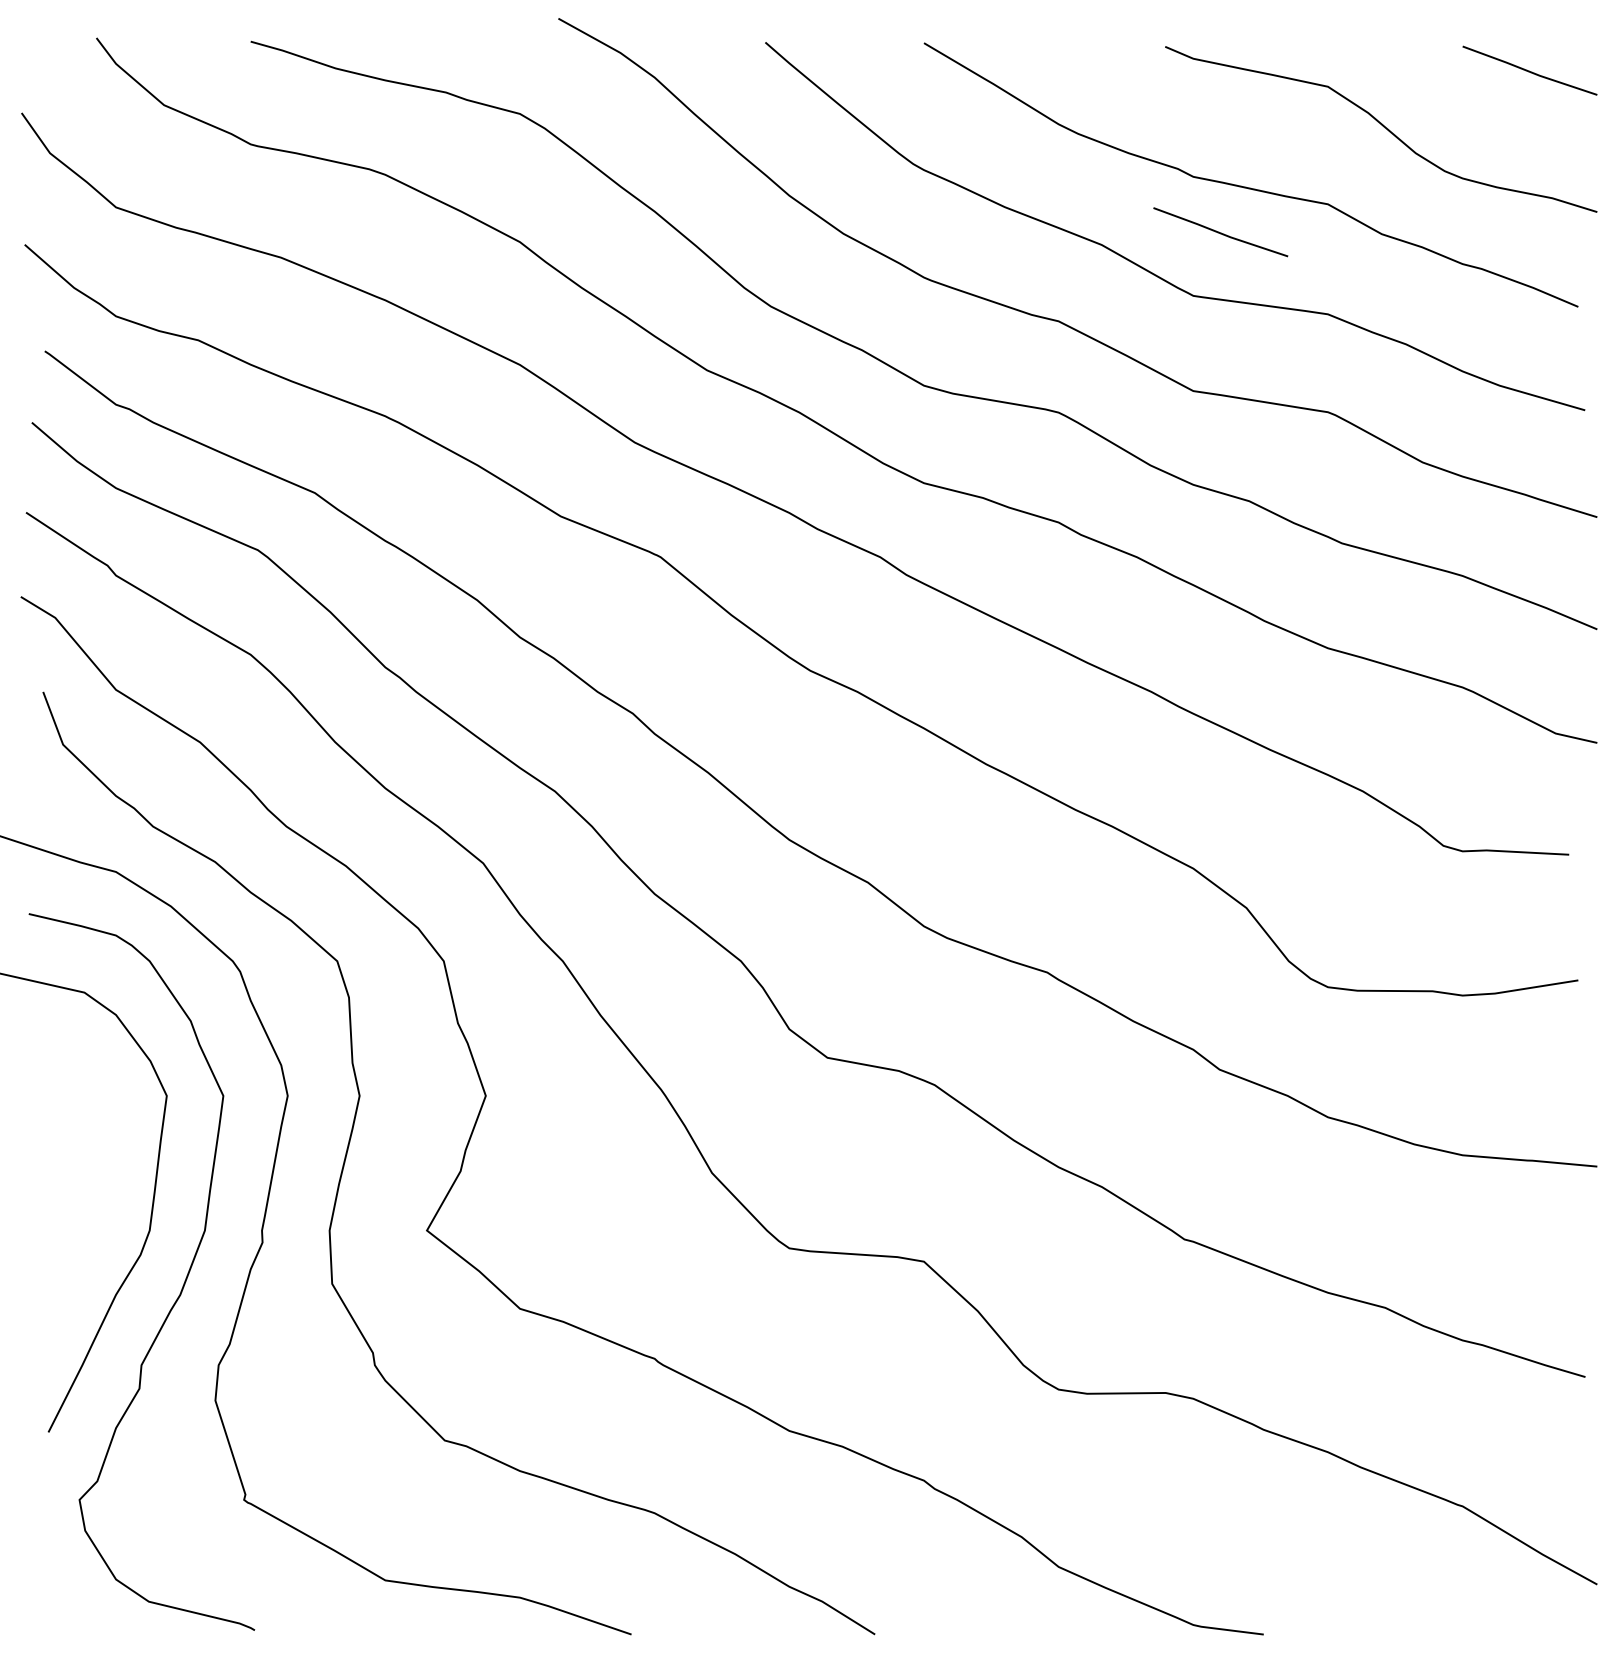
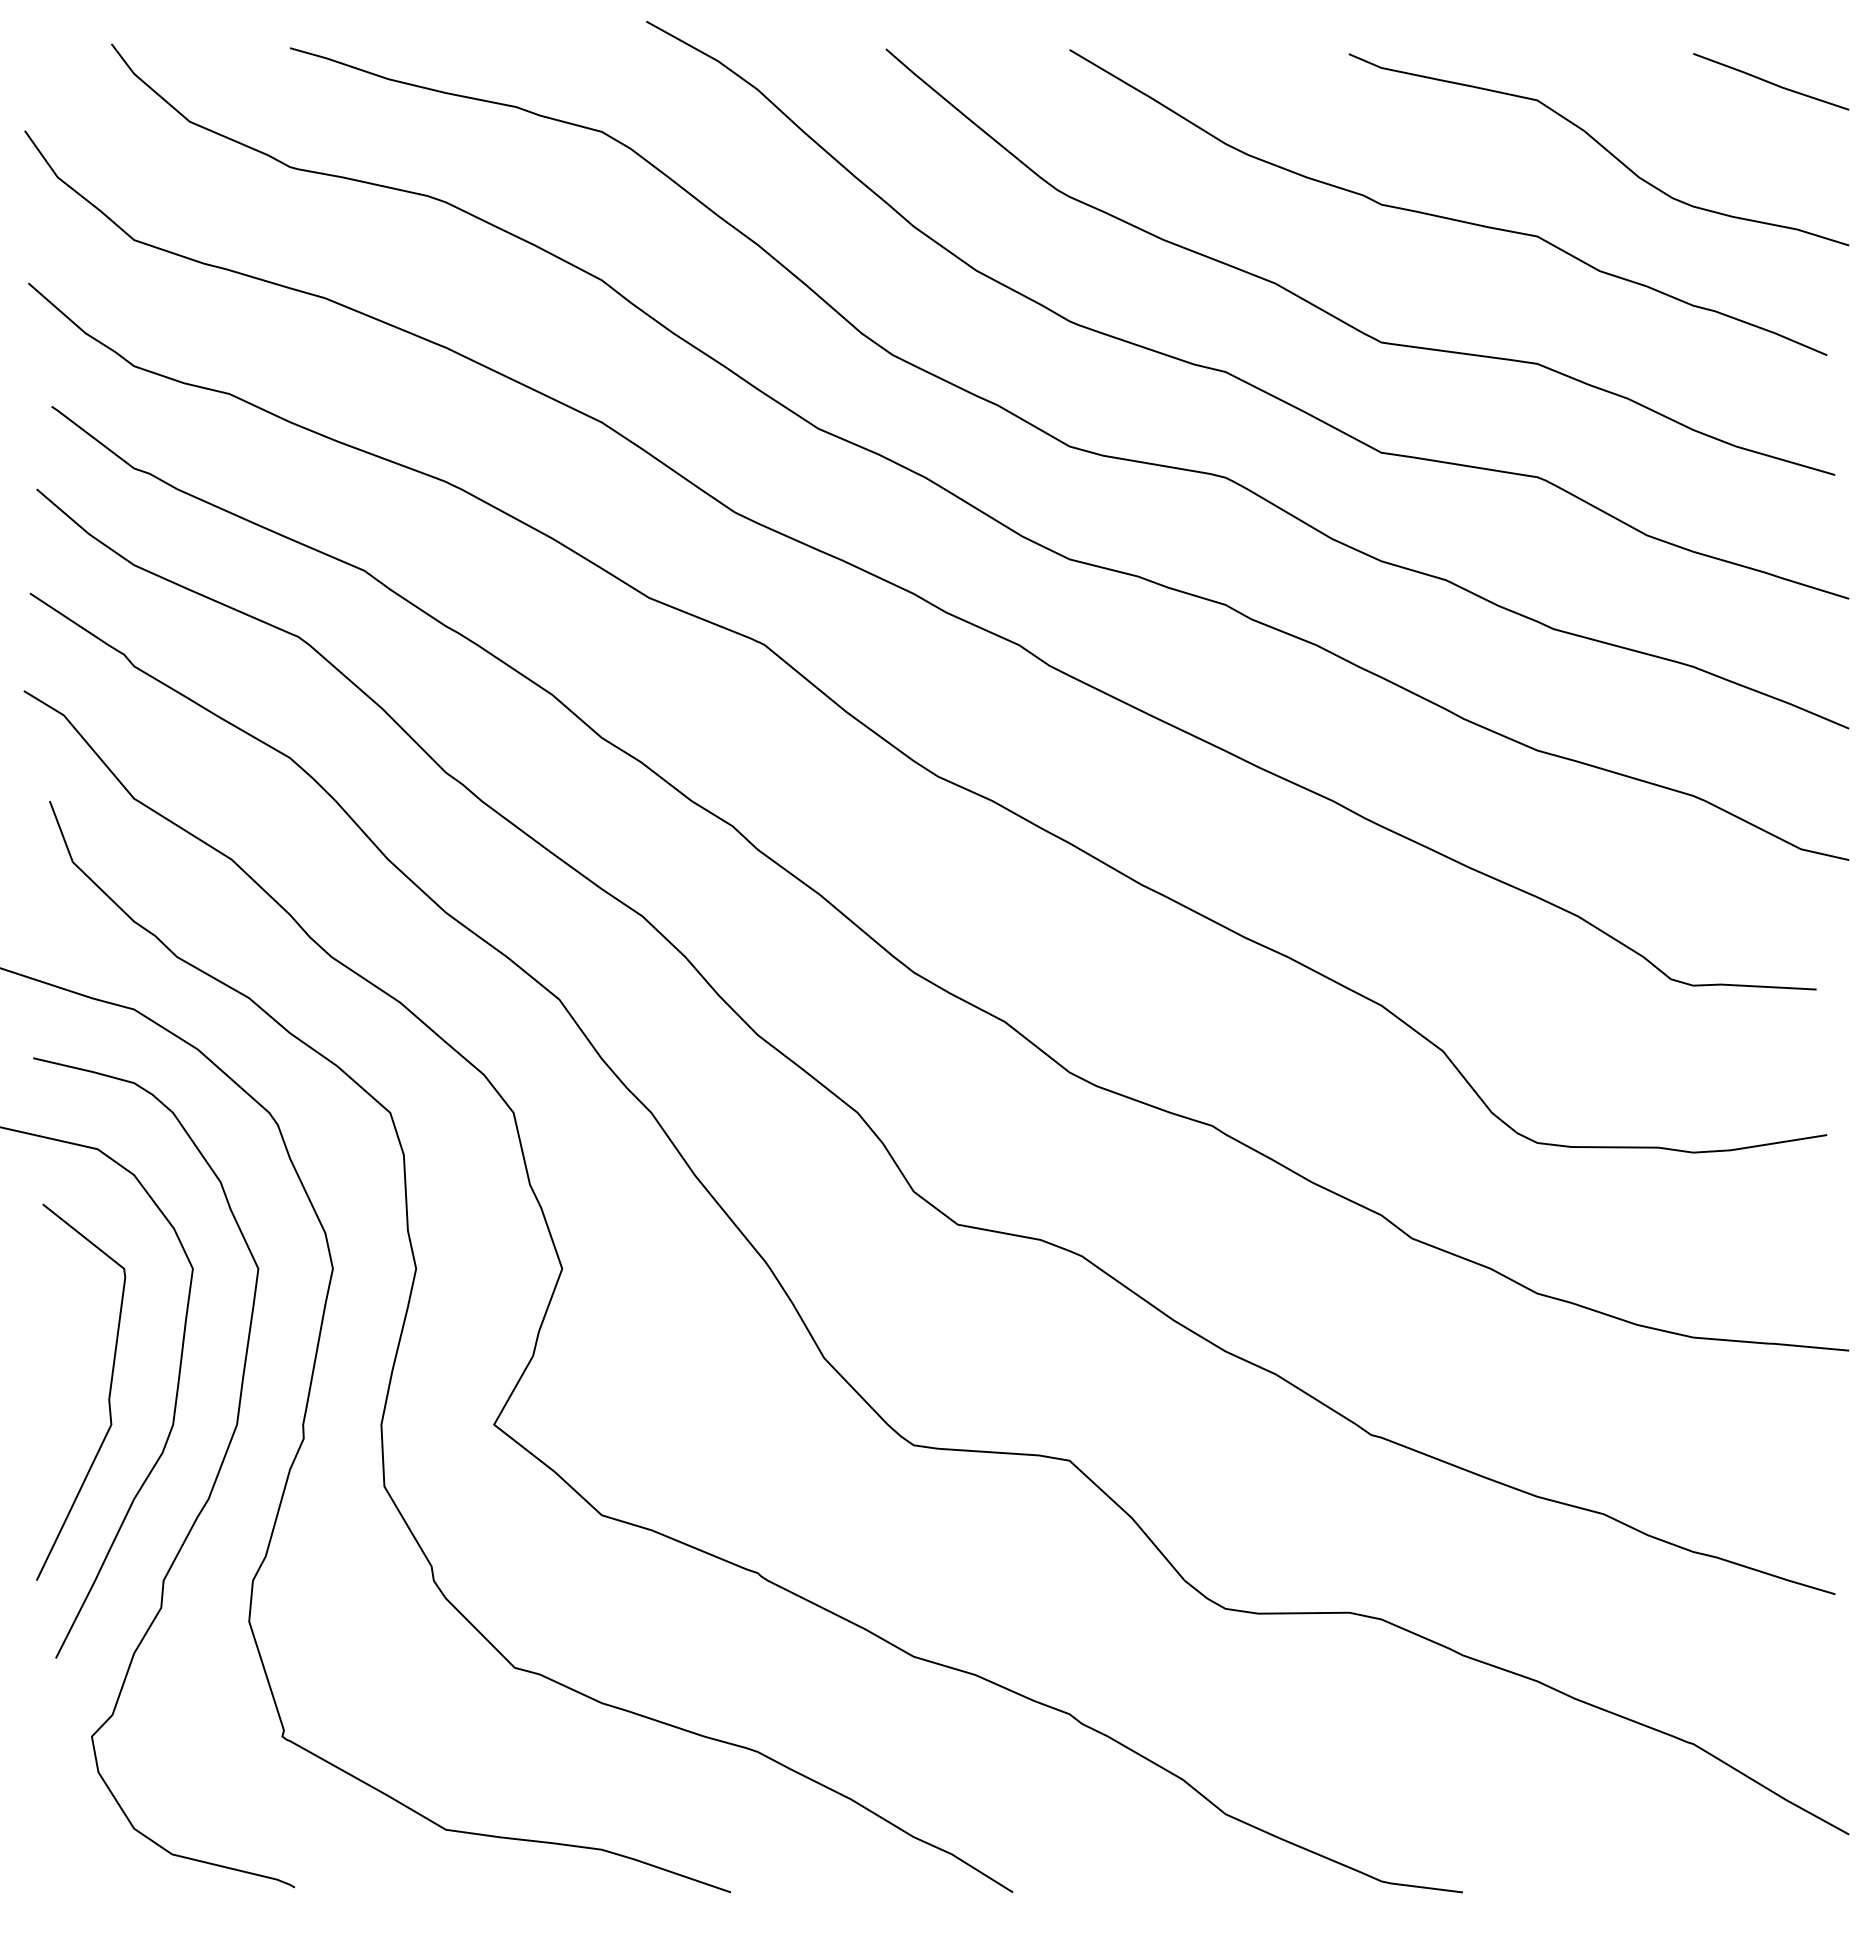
line: (1220, 231) -> (1412, 268), removed
curve: (93, 1205) -> (108, 1395), added

